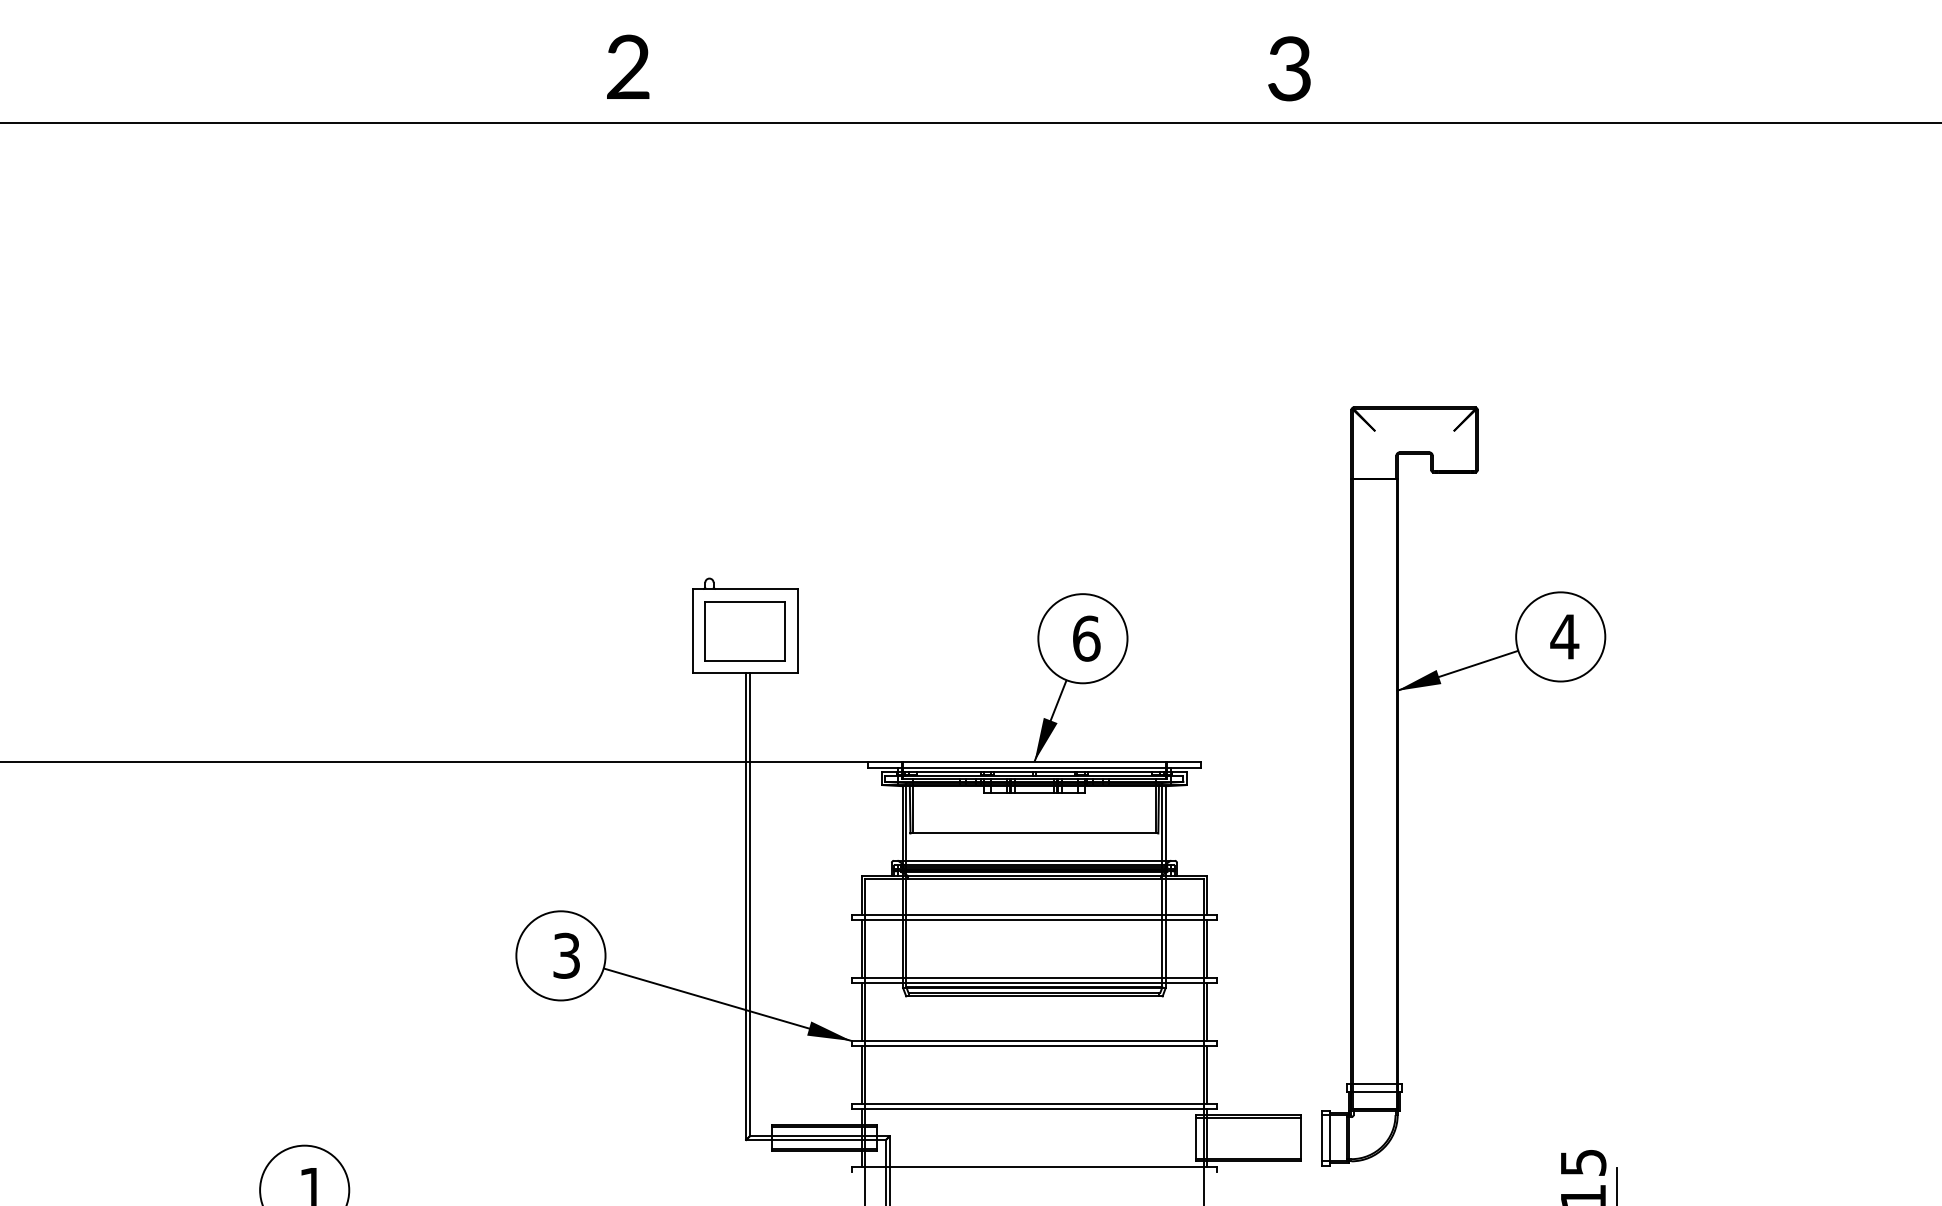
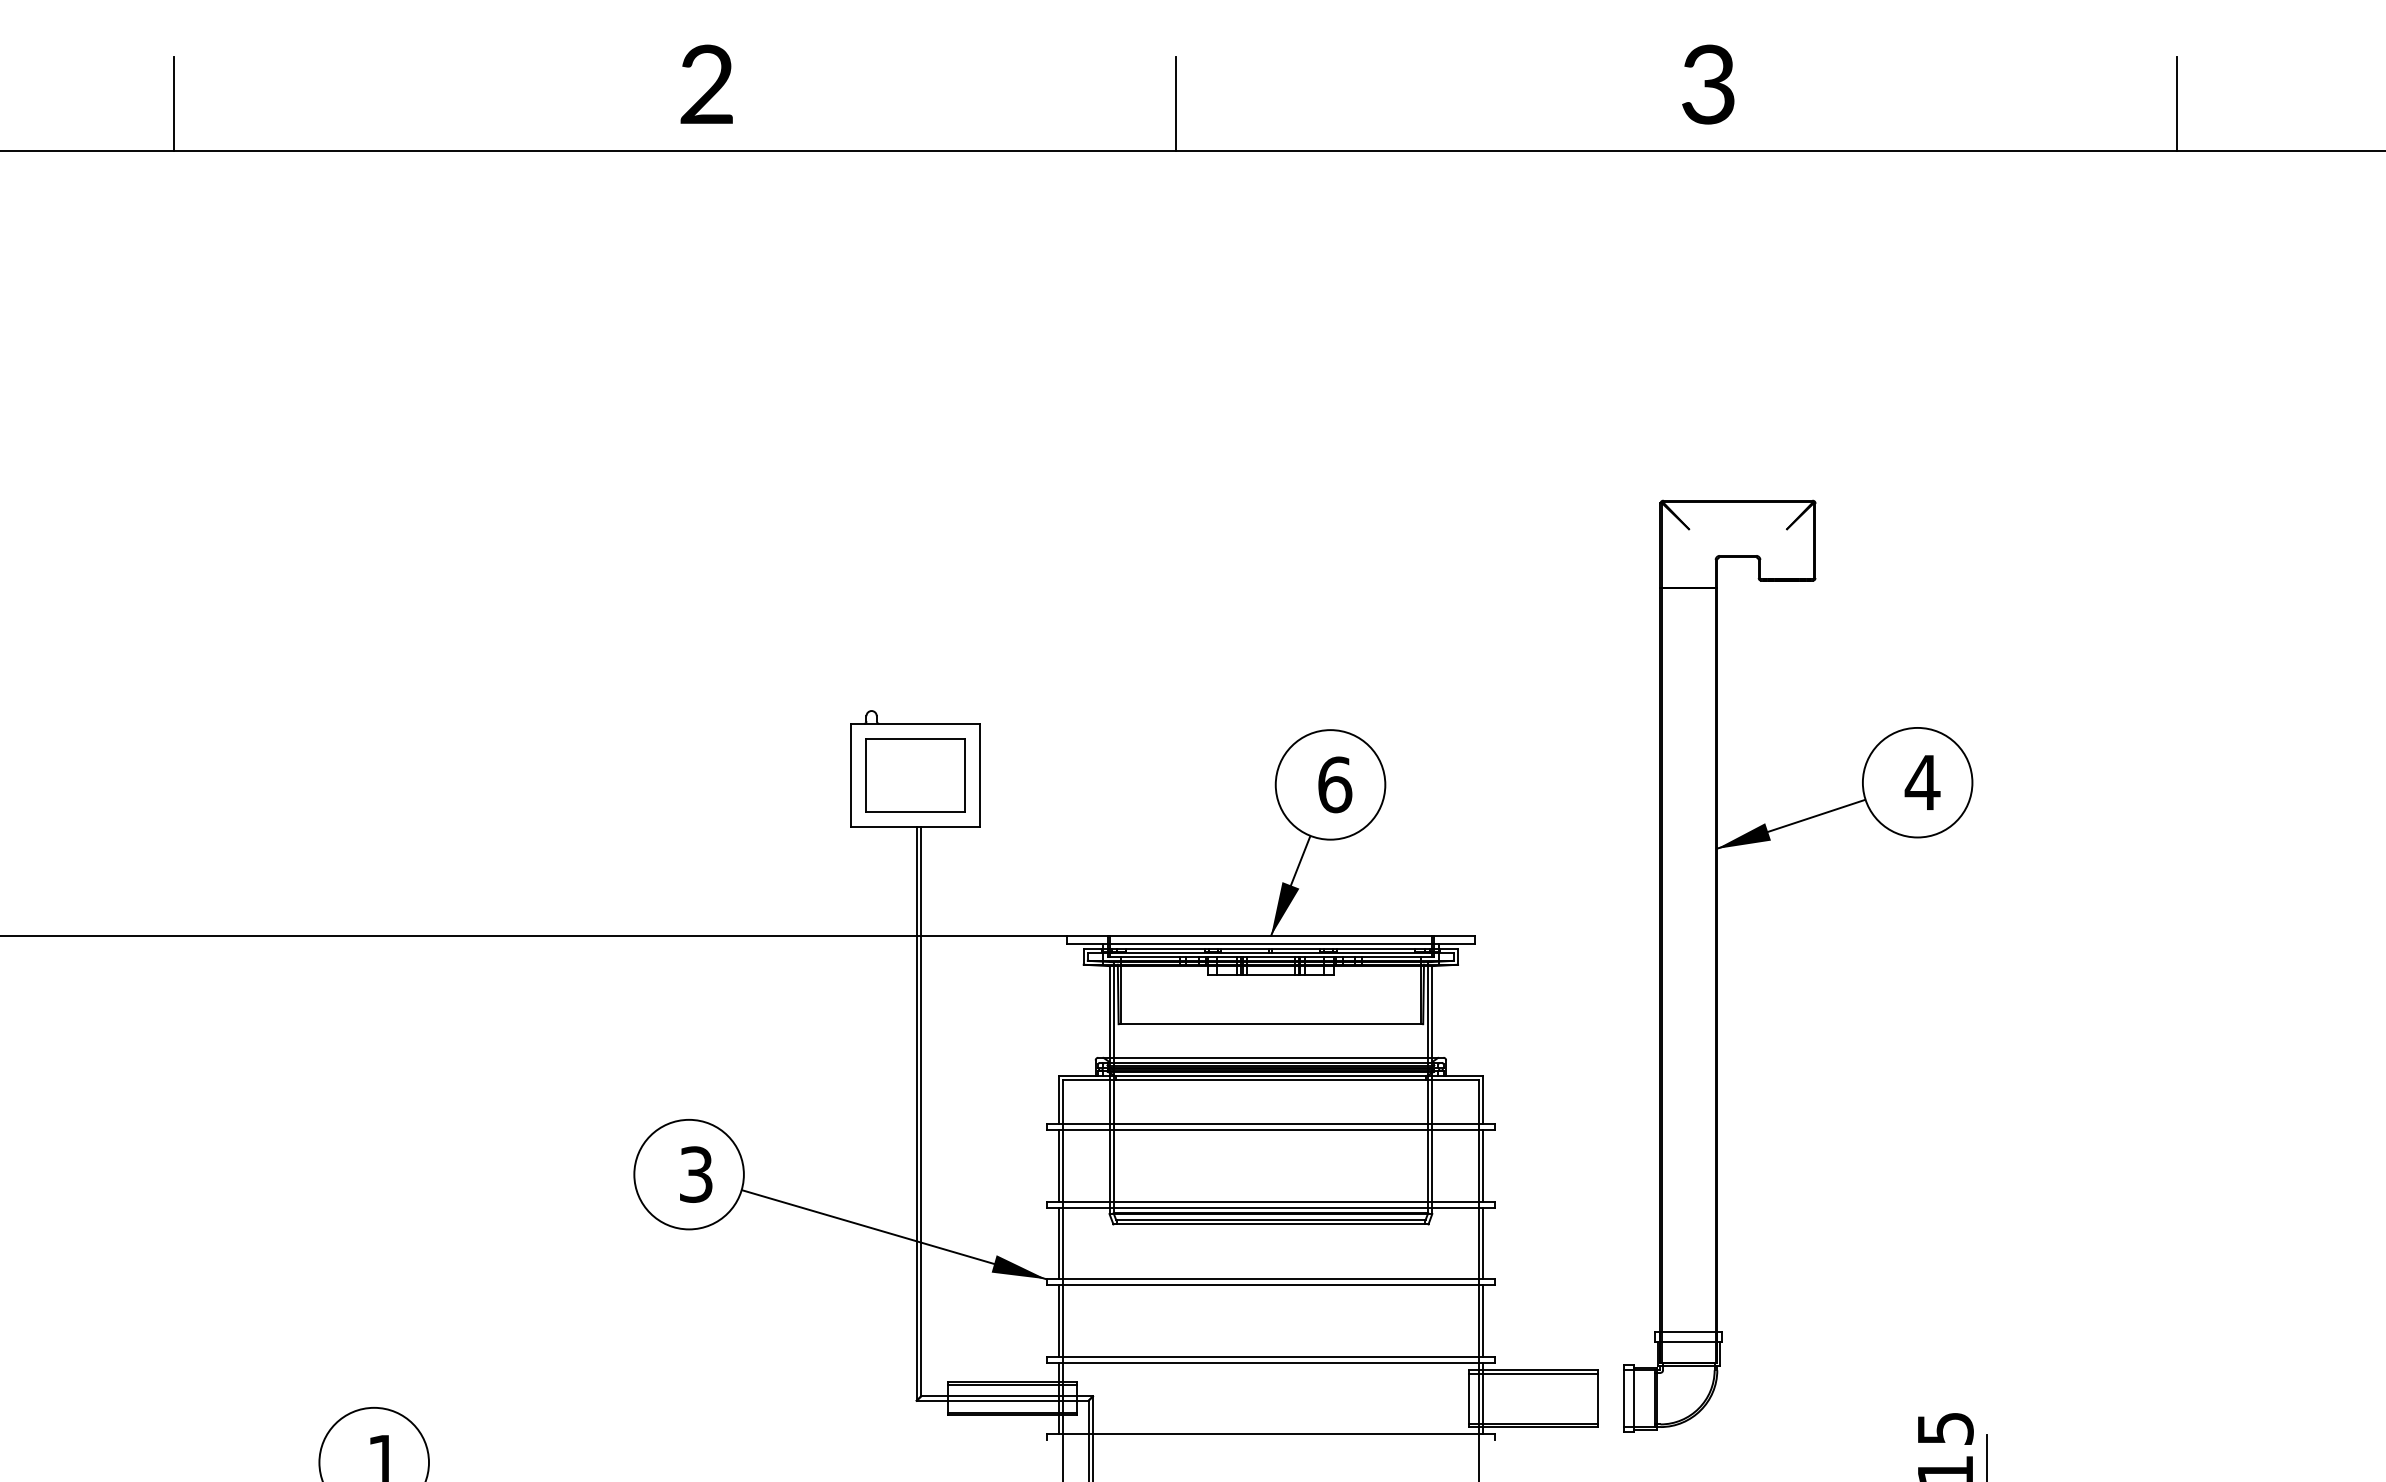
text: (627, 66) -> (706, 83), moved
text: (1289, 68) -> (1708, 84), moved
line: (141, 85) -> (173, 104), added
line: (956, 85) -> (1175, 104), added
line: (1772, 85) -> (2177, 104), added

